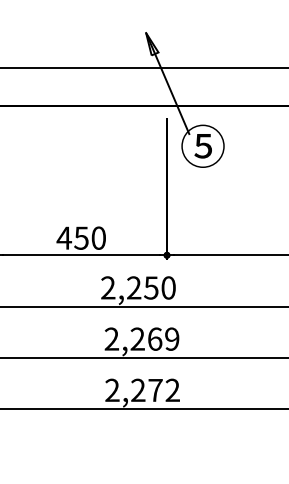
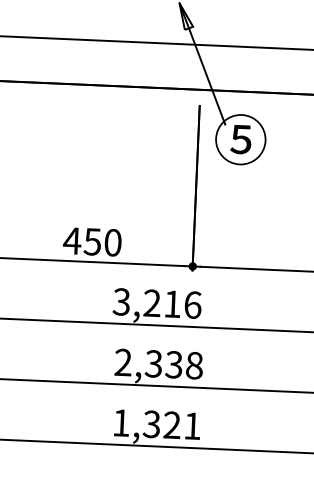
text: (137, 287) -> (156, 302), 2,250 -> 3,216
text: (154, 338) -> (173, 363), 2,269 -> 2,338
text: (142, 390) -> (156, 424), 2,272 -> 1,321

